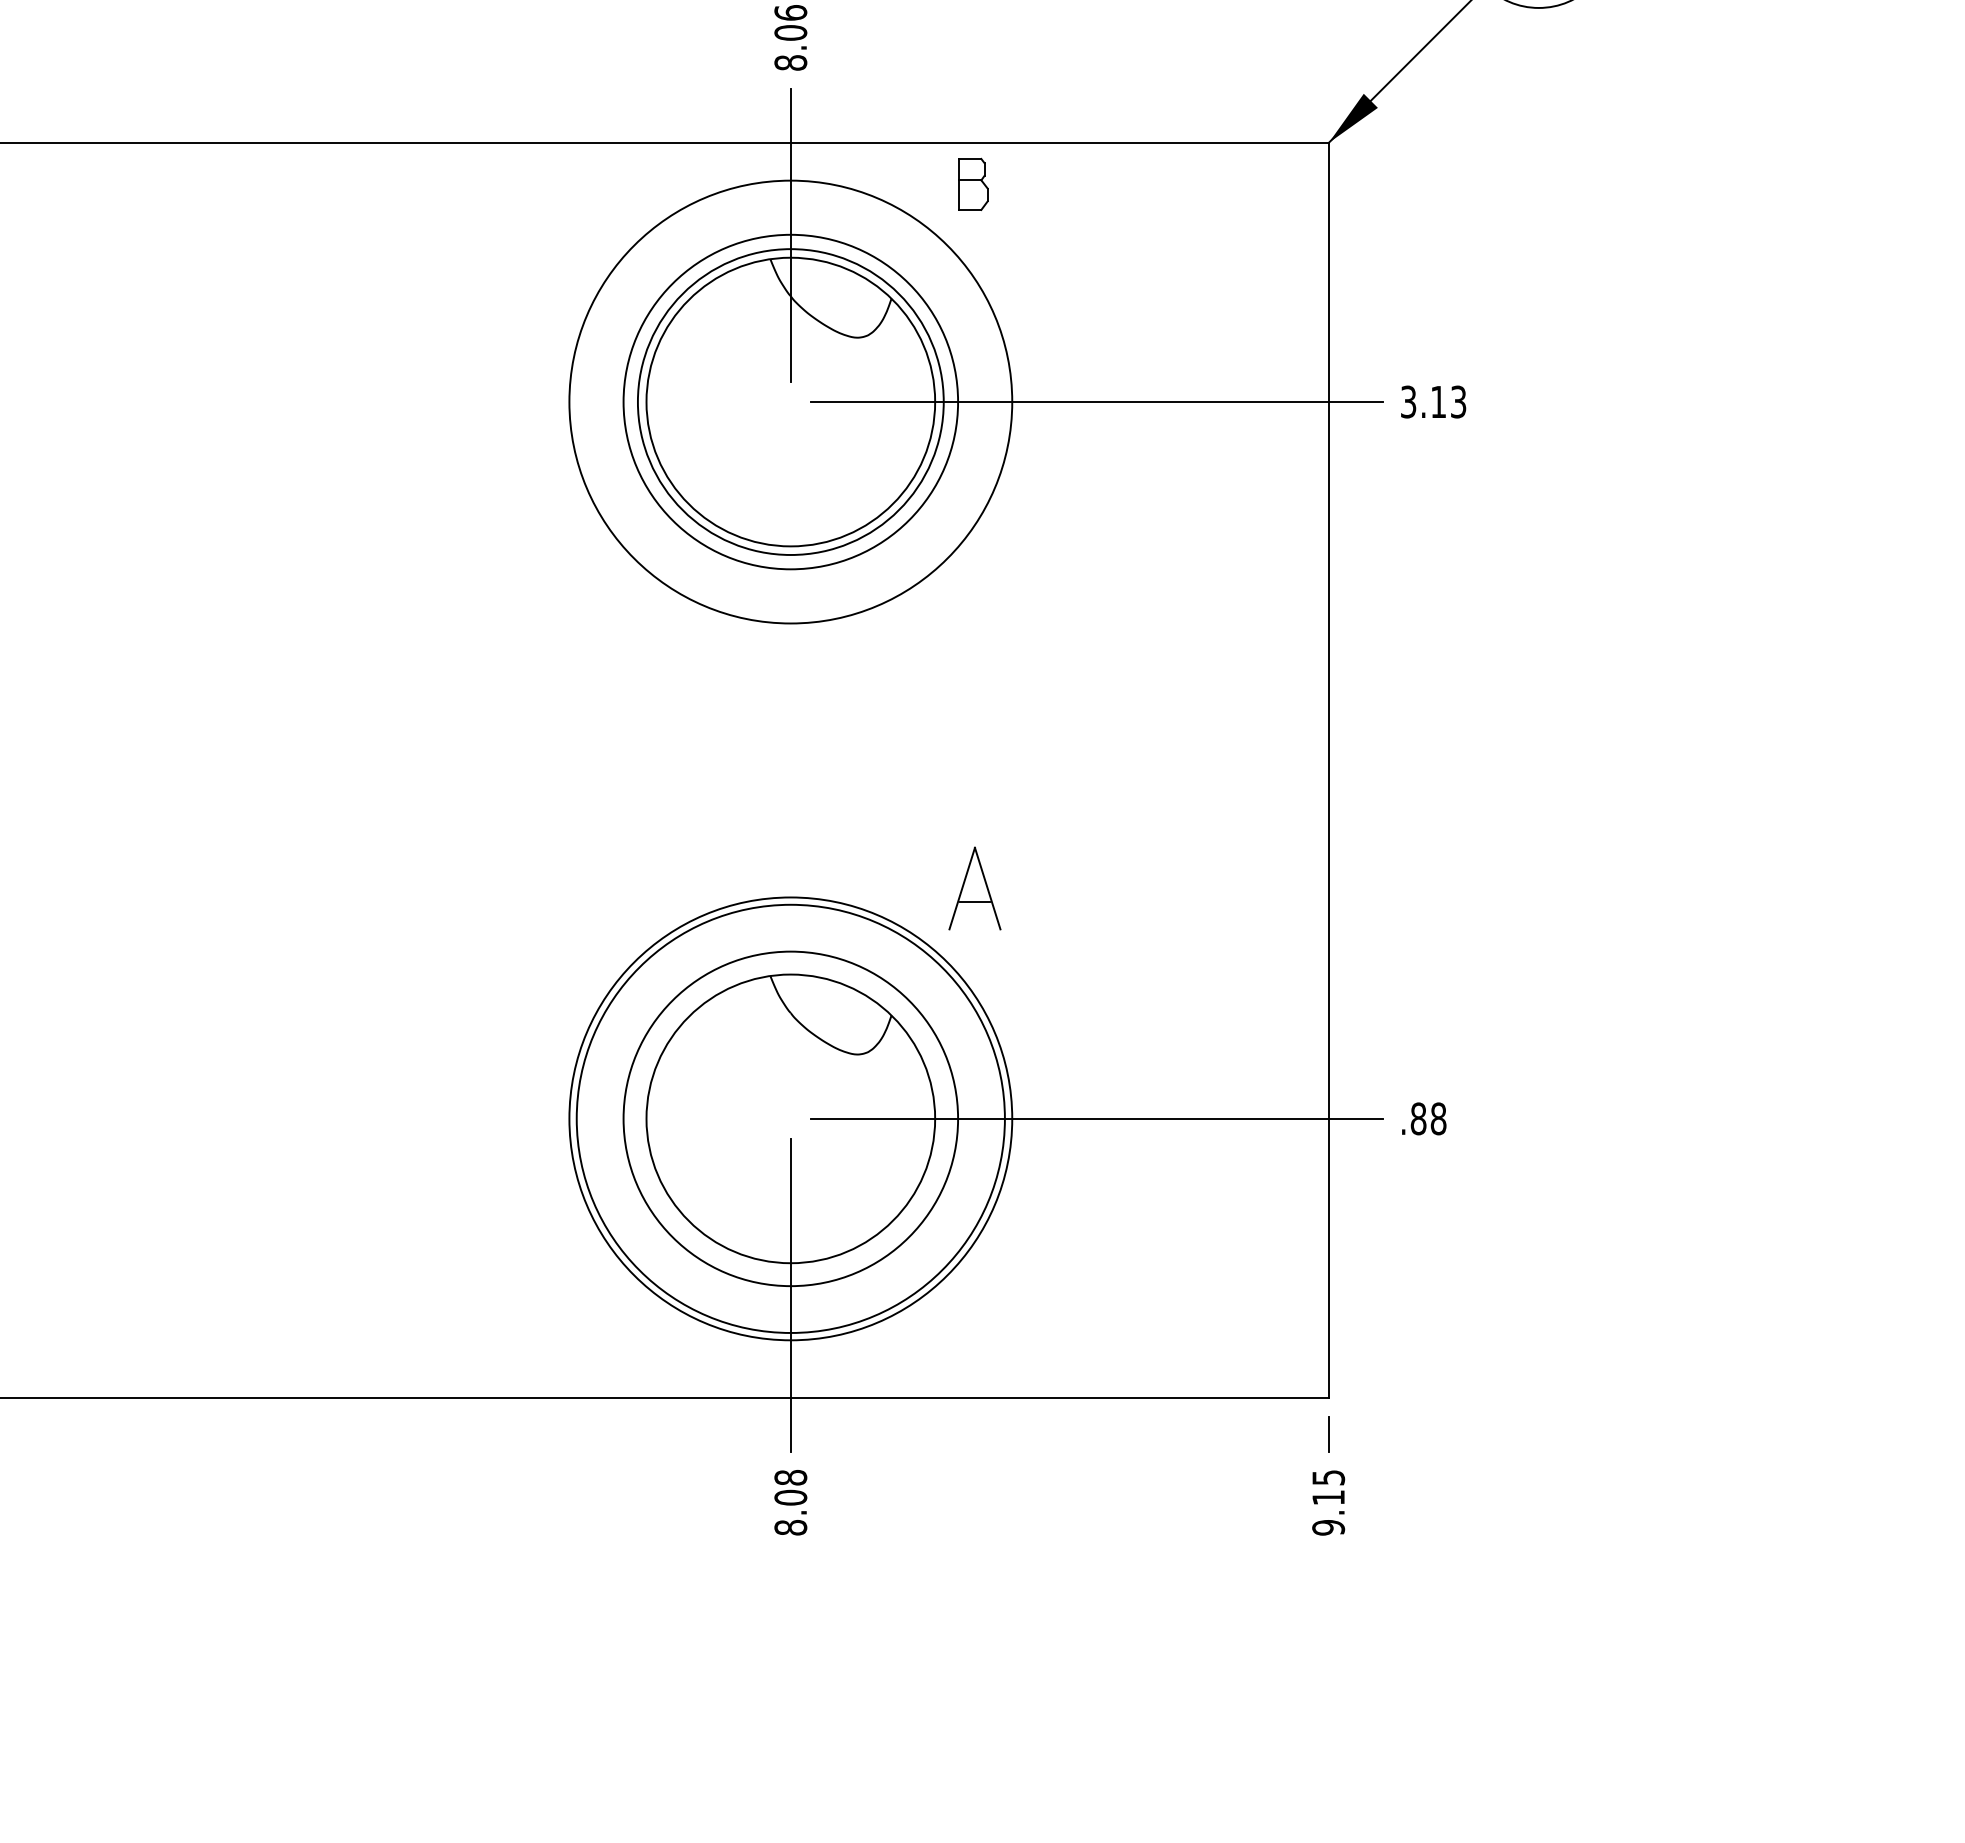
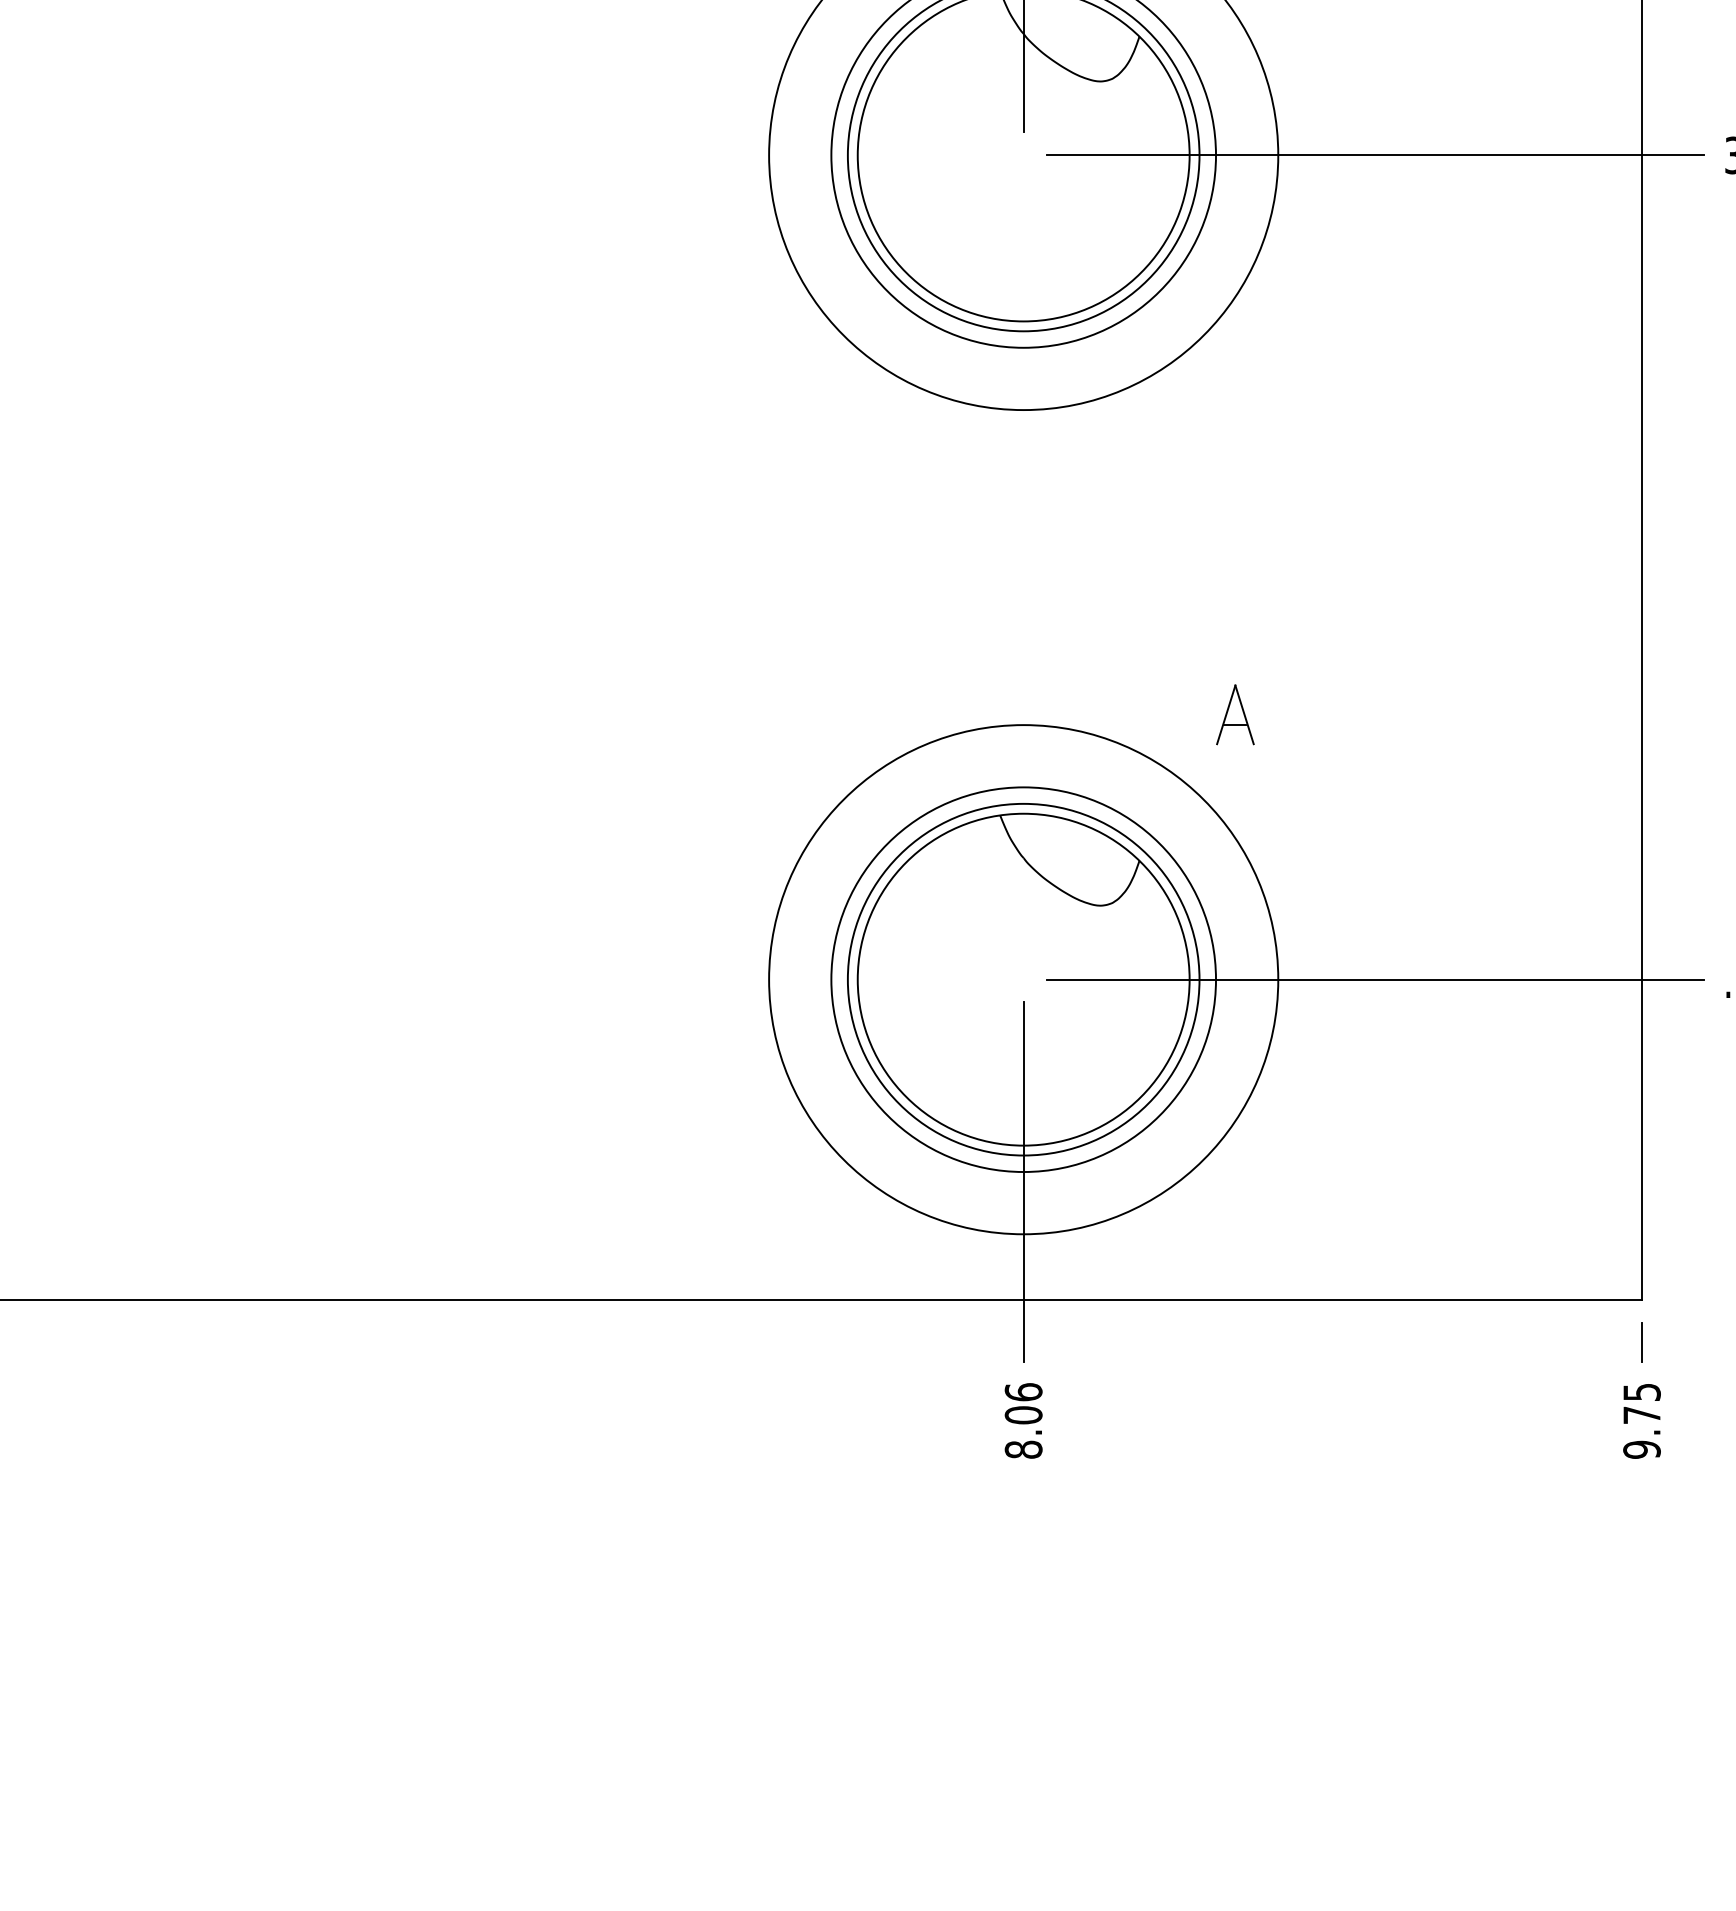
part: (974, 888) -> (1234, 714), size x0.62
circle: (790, 1118) -> (1023, 979), size x0.71
text: (790, 1477) -> (1023, 1392), 8.08 -> 8.06
text: (1328, 1497) -> (1641, 1415), 9.15 -> 9.75

